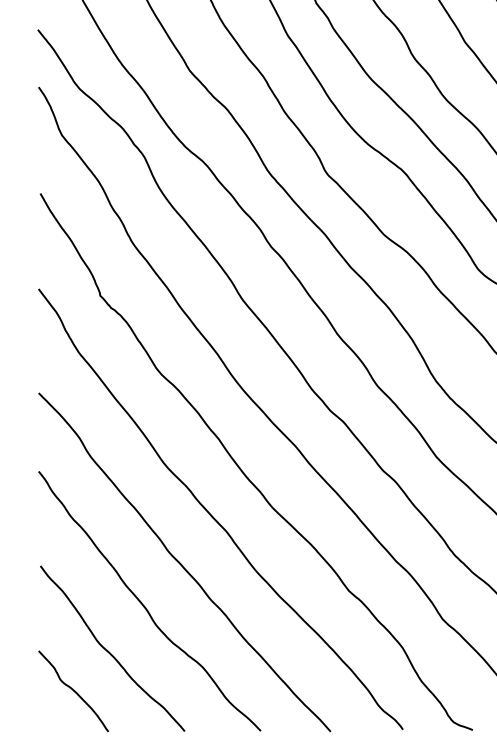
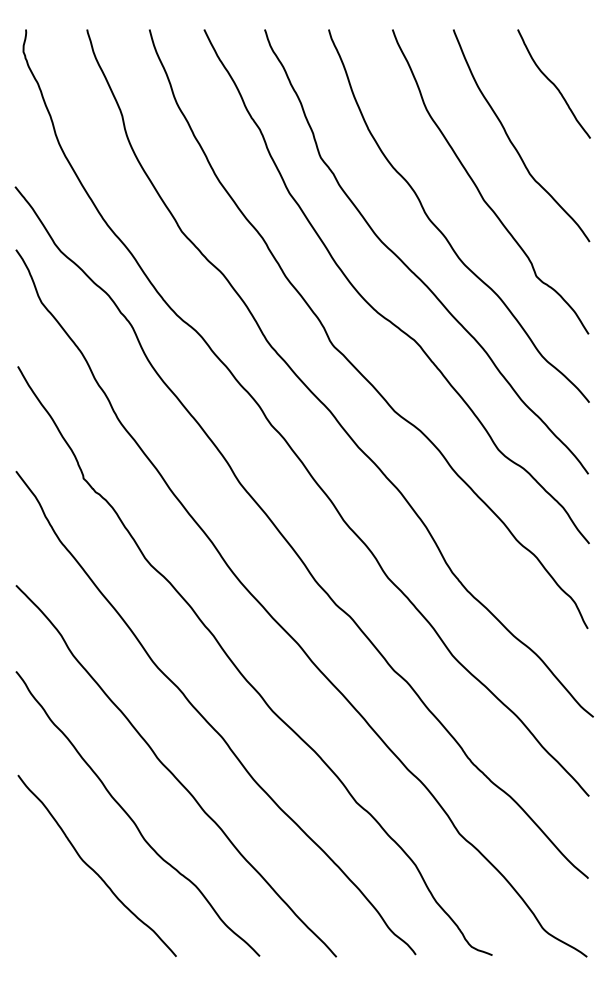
curve: (73, 691) -> (54, 912), removed

